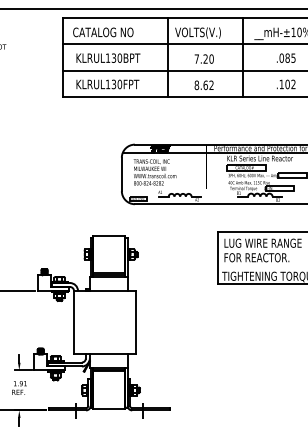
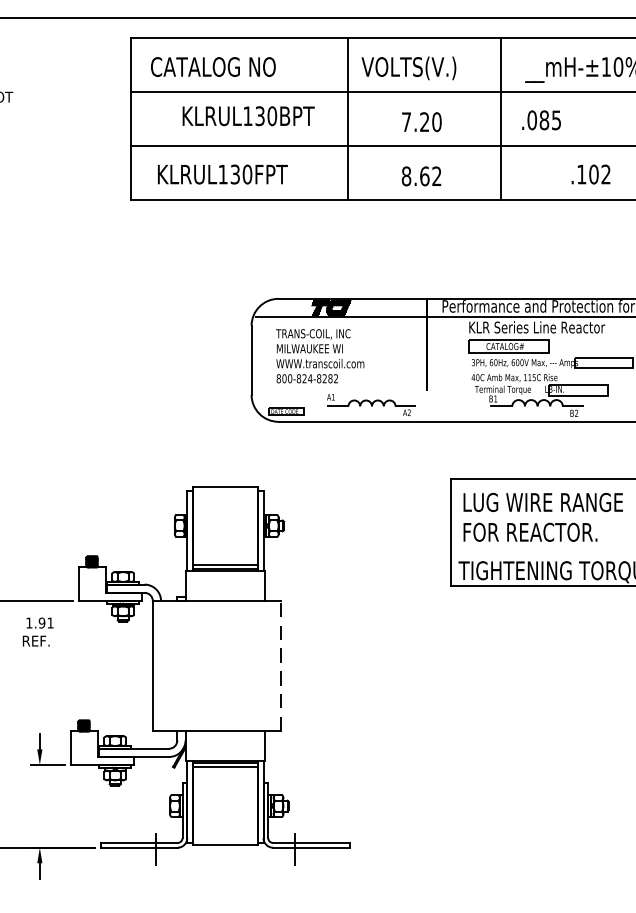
text: (108, 57) -> (248, 114), moved
text: (286, 57) -> (542, 118), moved
line: (136, 321) -> (281, 664), solid -> dashed
text: (19, 387) -> (38, 631), moved

